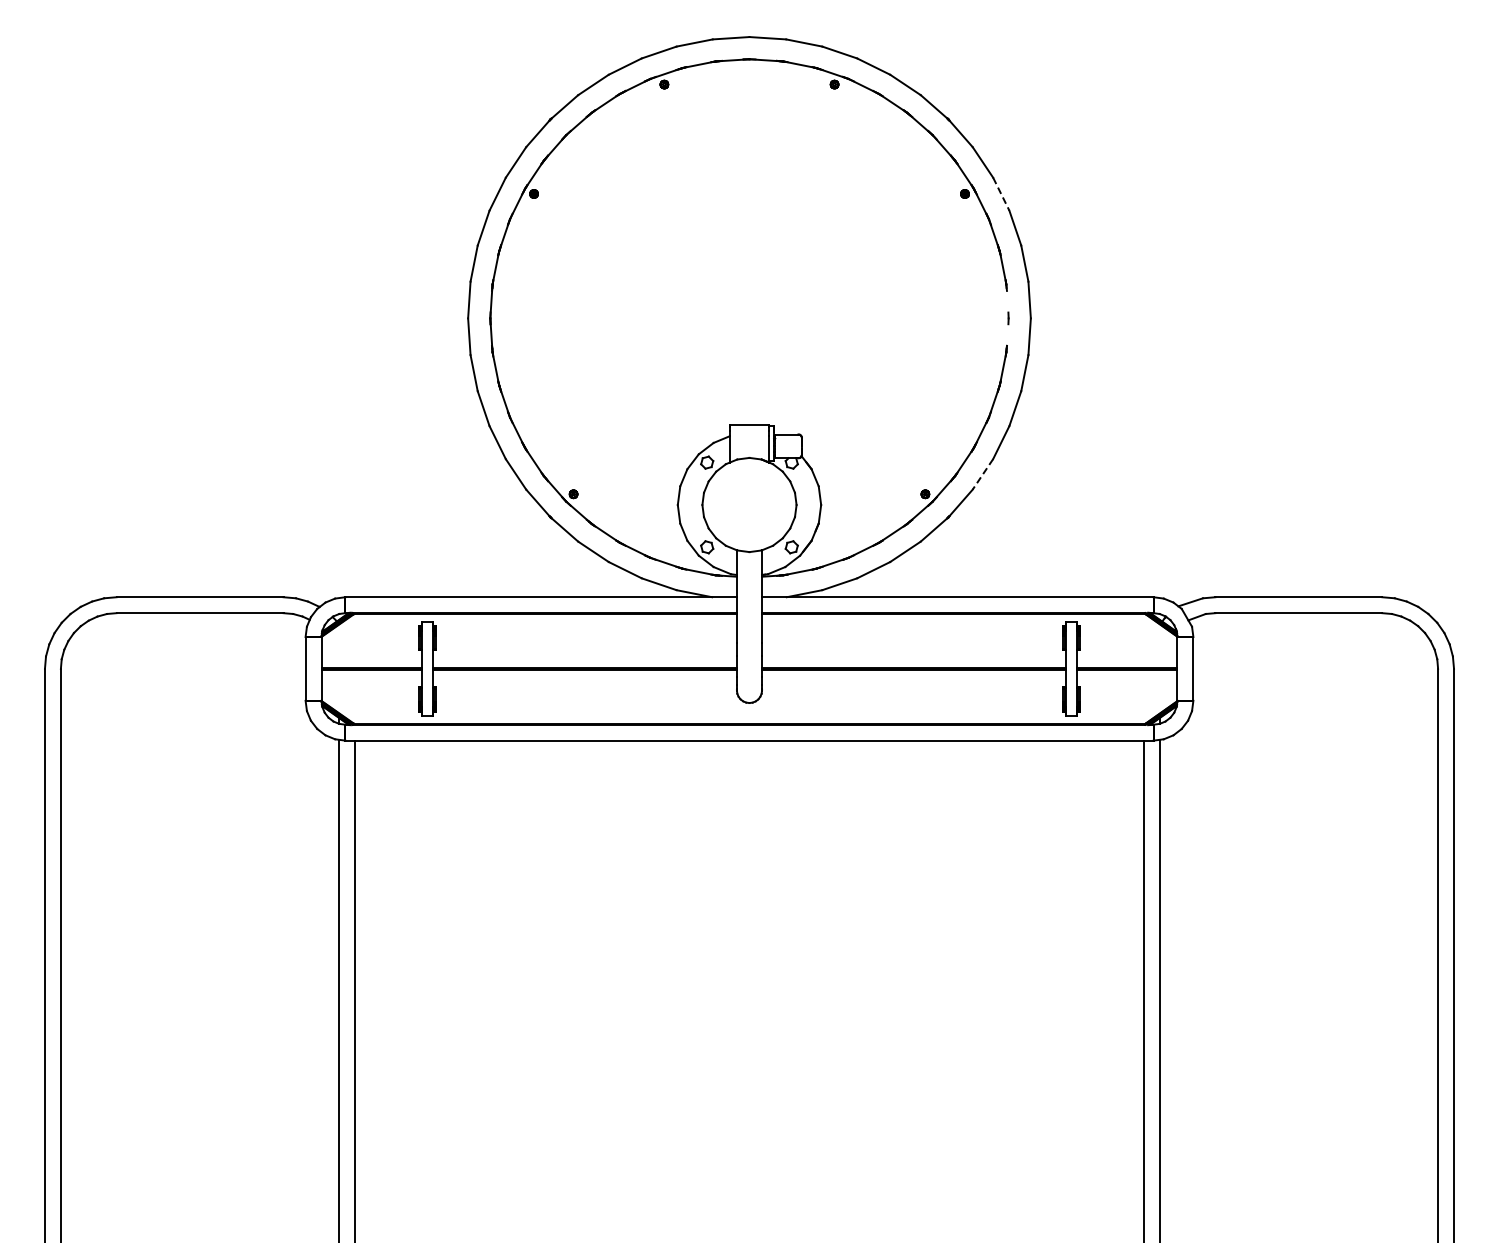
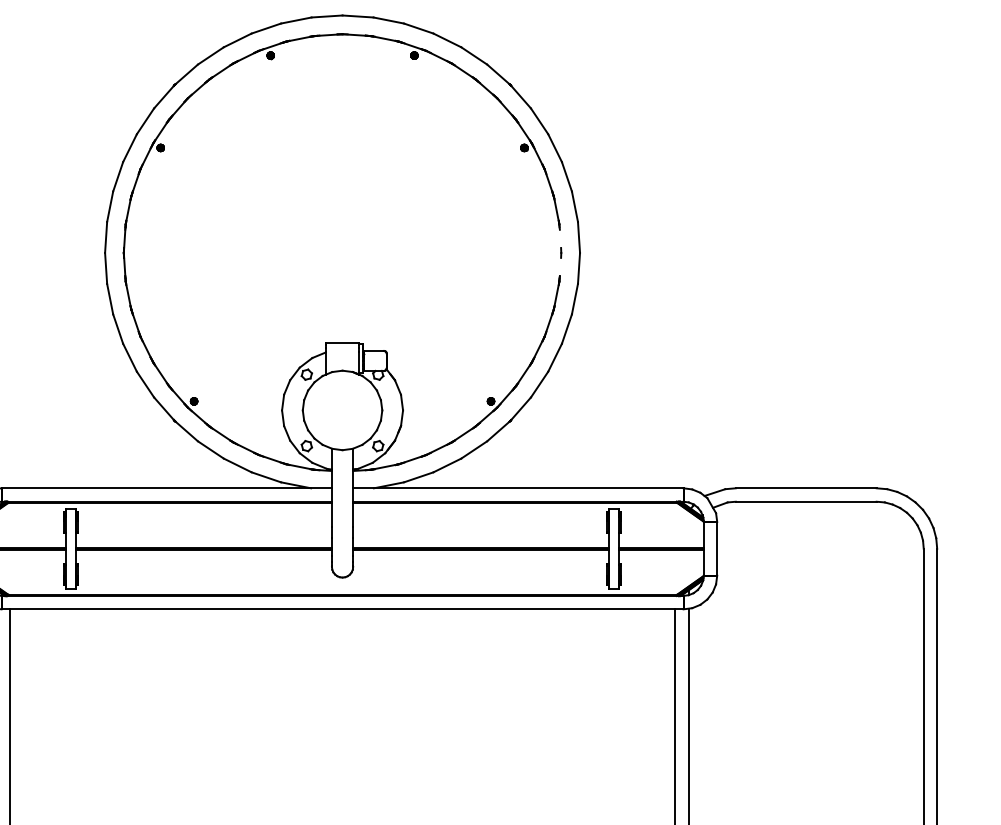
line: (1001, 194) -> (555, 148), dashed -> solid
line: (982, 474) -> (539, 384), dashed -> solid

